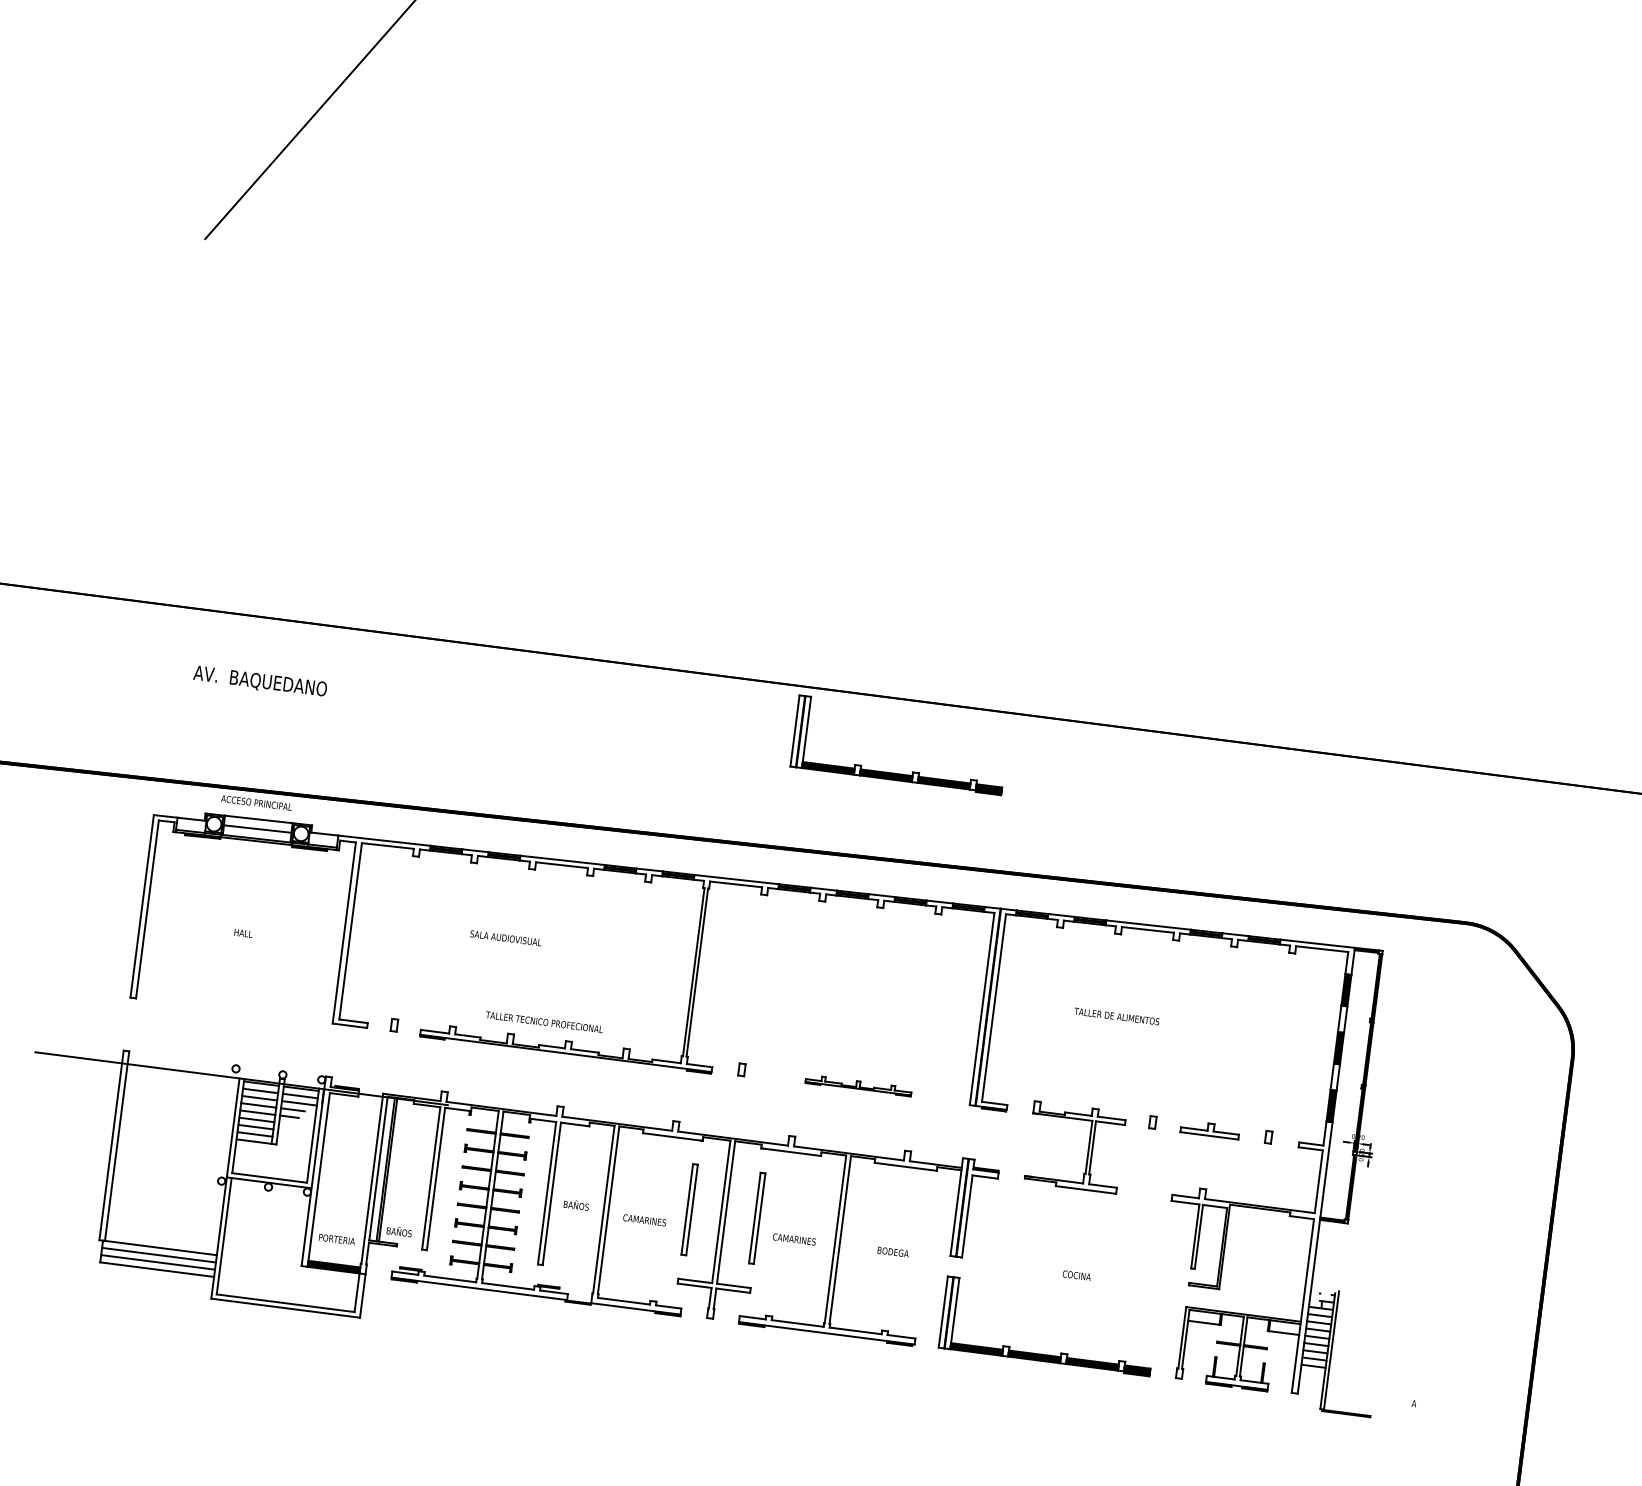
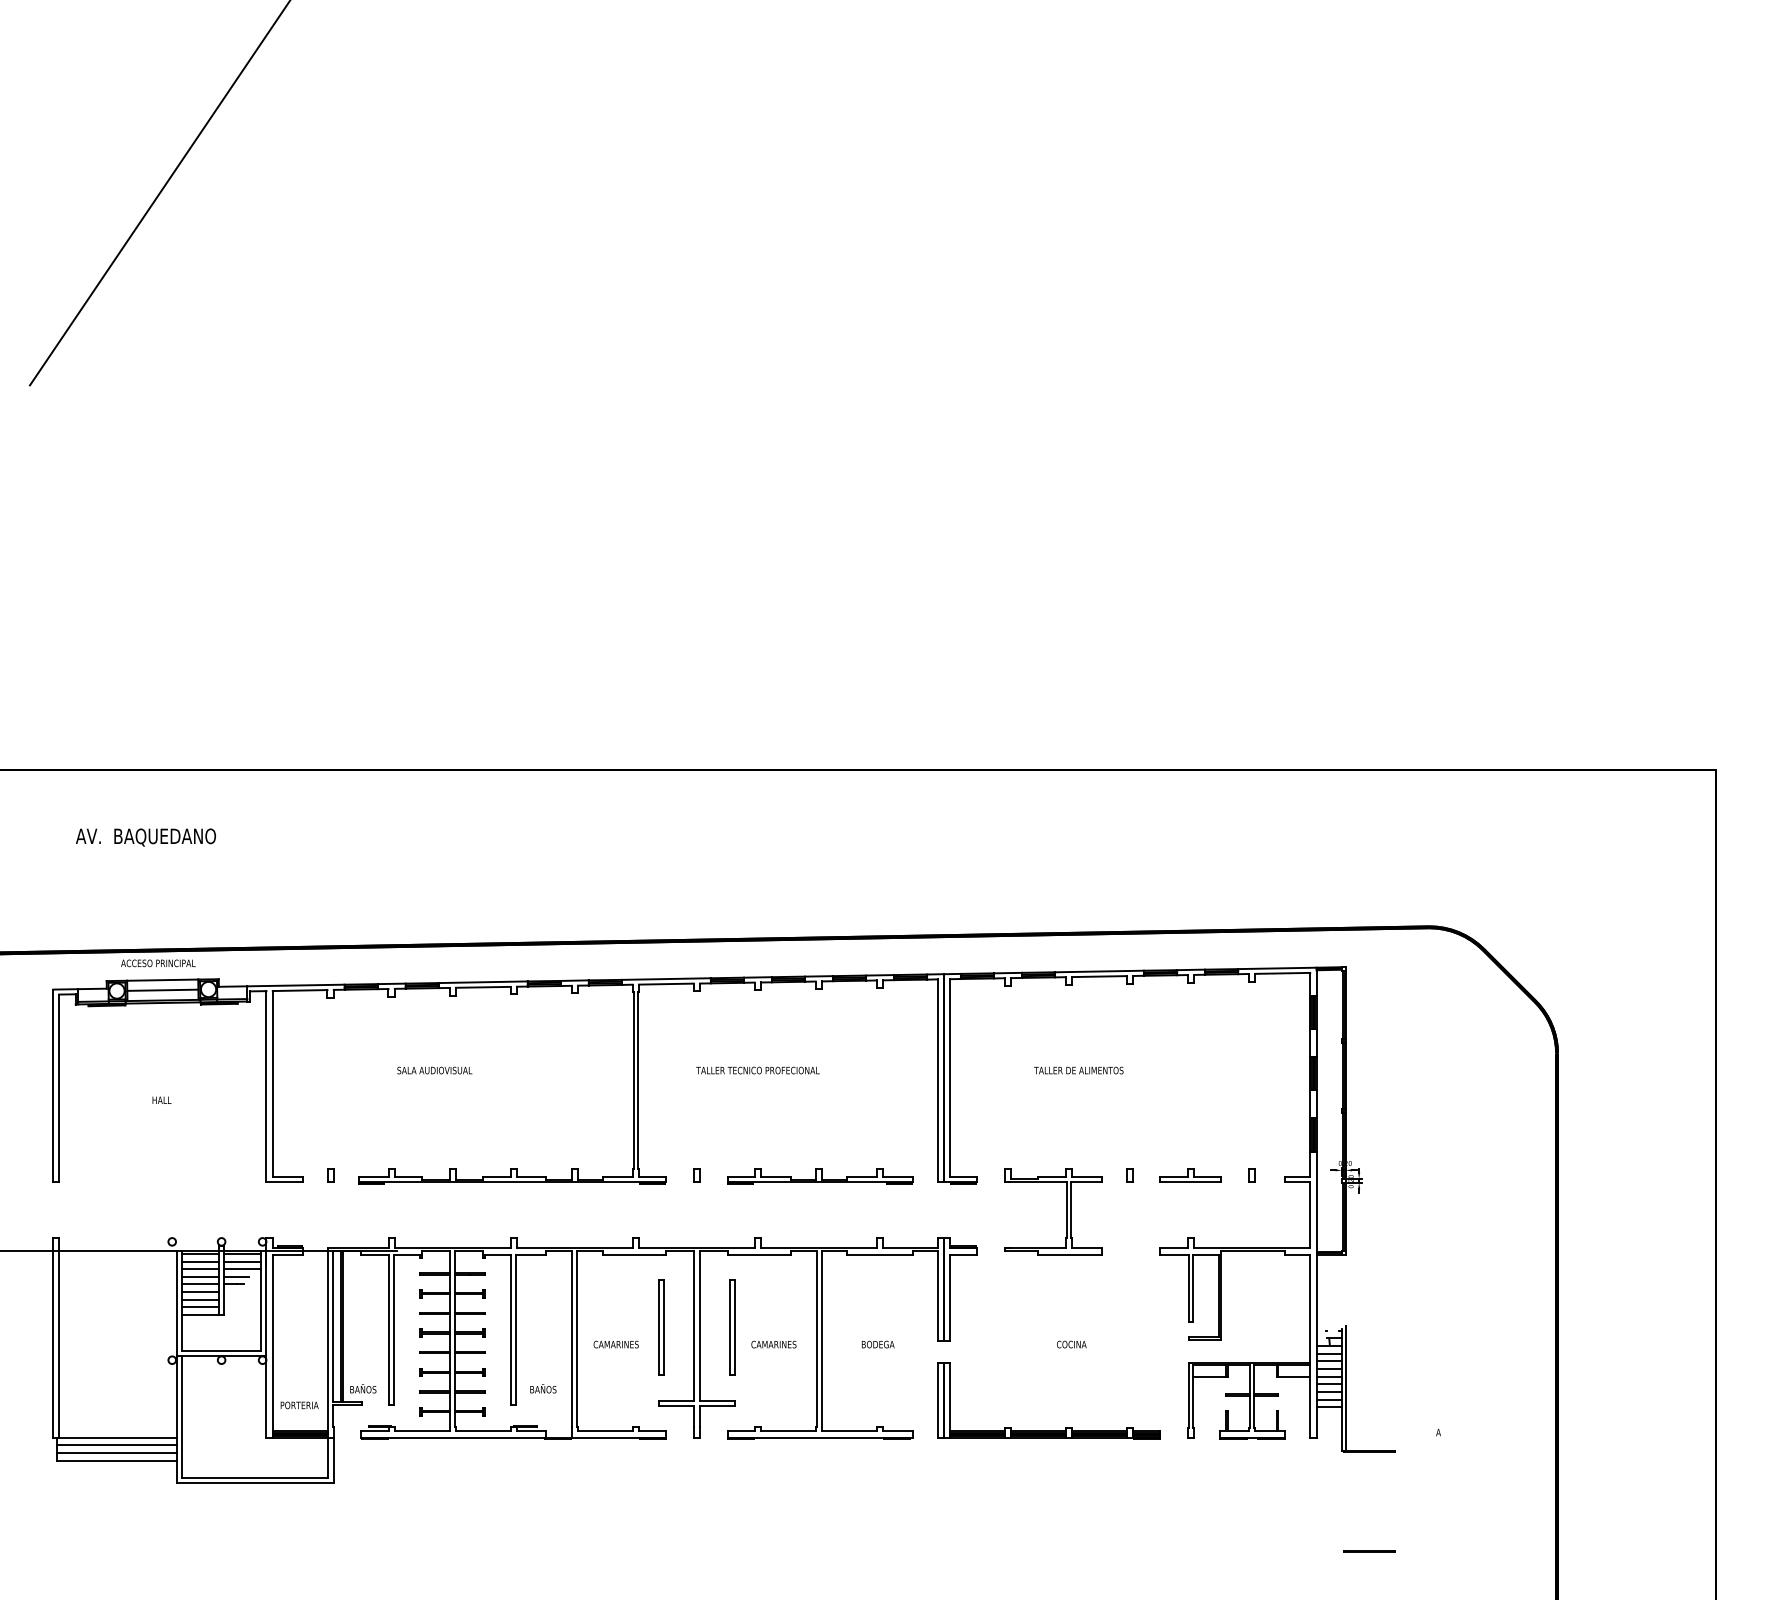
part: (896, 773) -> (817, 847), removed
text: (544, 1022) -> (757, 1070), moved
part: (858, 1085) -> (820, 1176), size x1.67
text: (576, 1204) -> (543, 1388), moved

